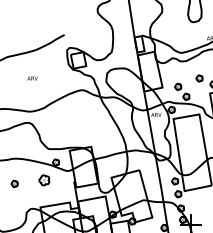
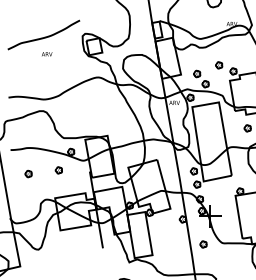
text: (33, 78) -> (47, 54), moved
part: (43, 180) -> (58, 170), size x0.62

